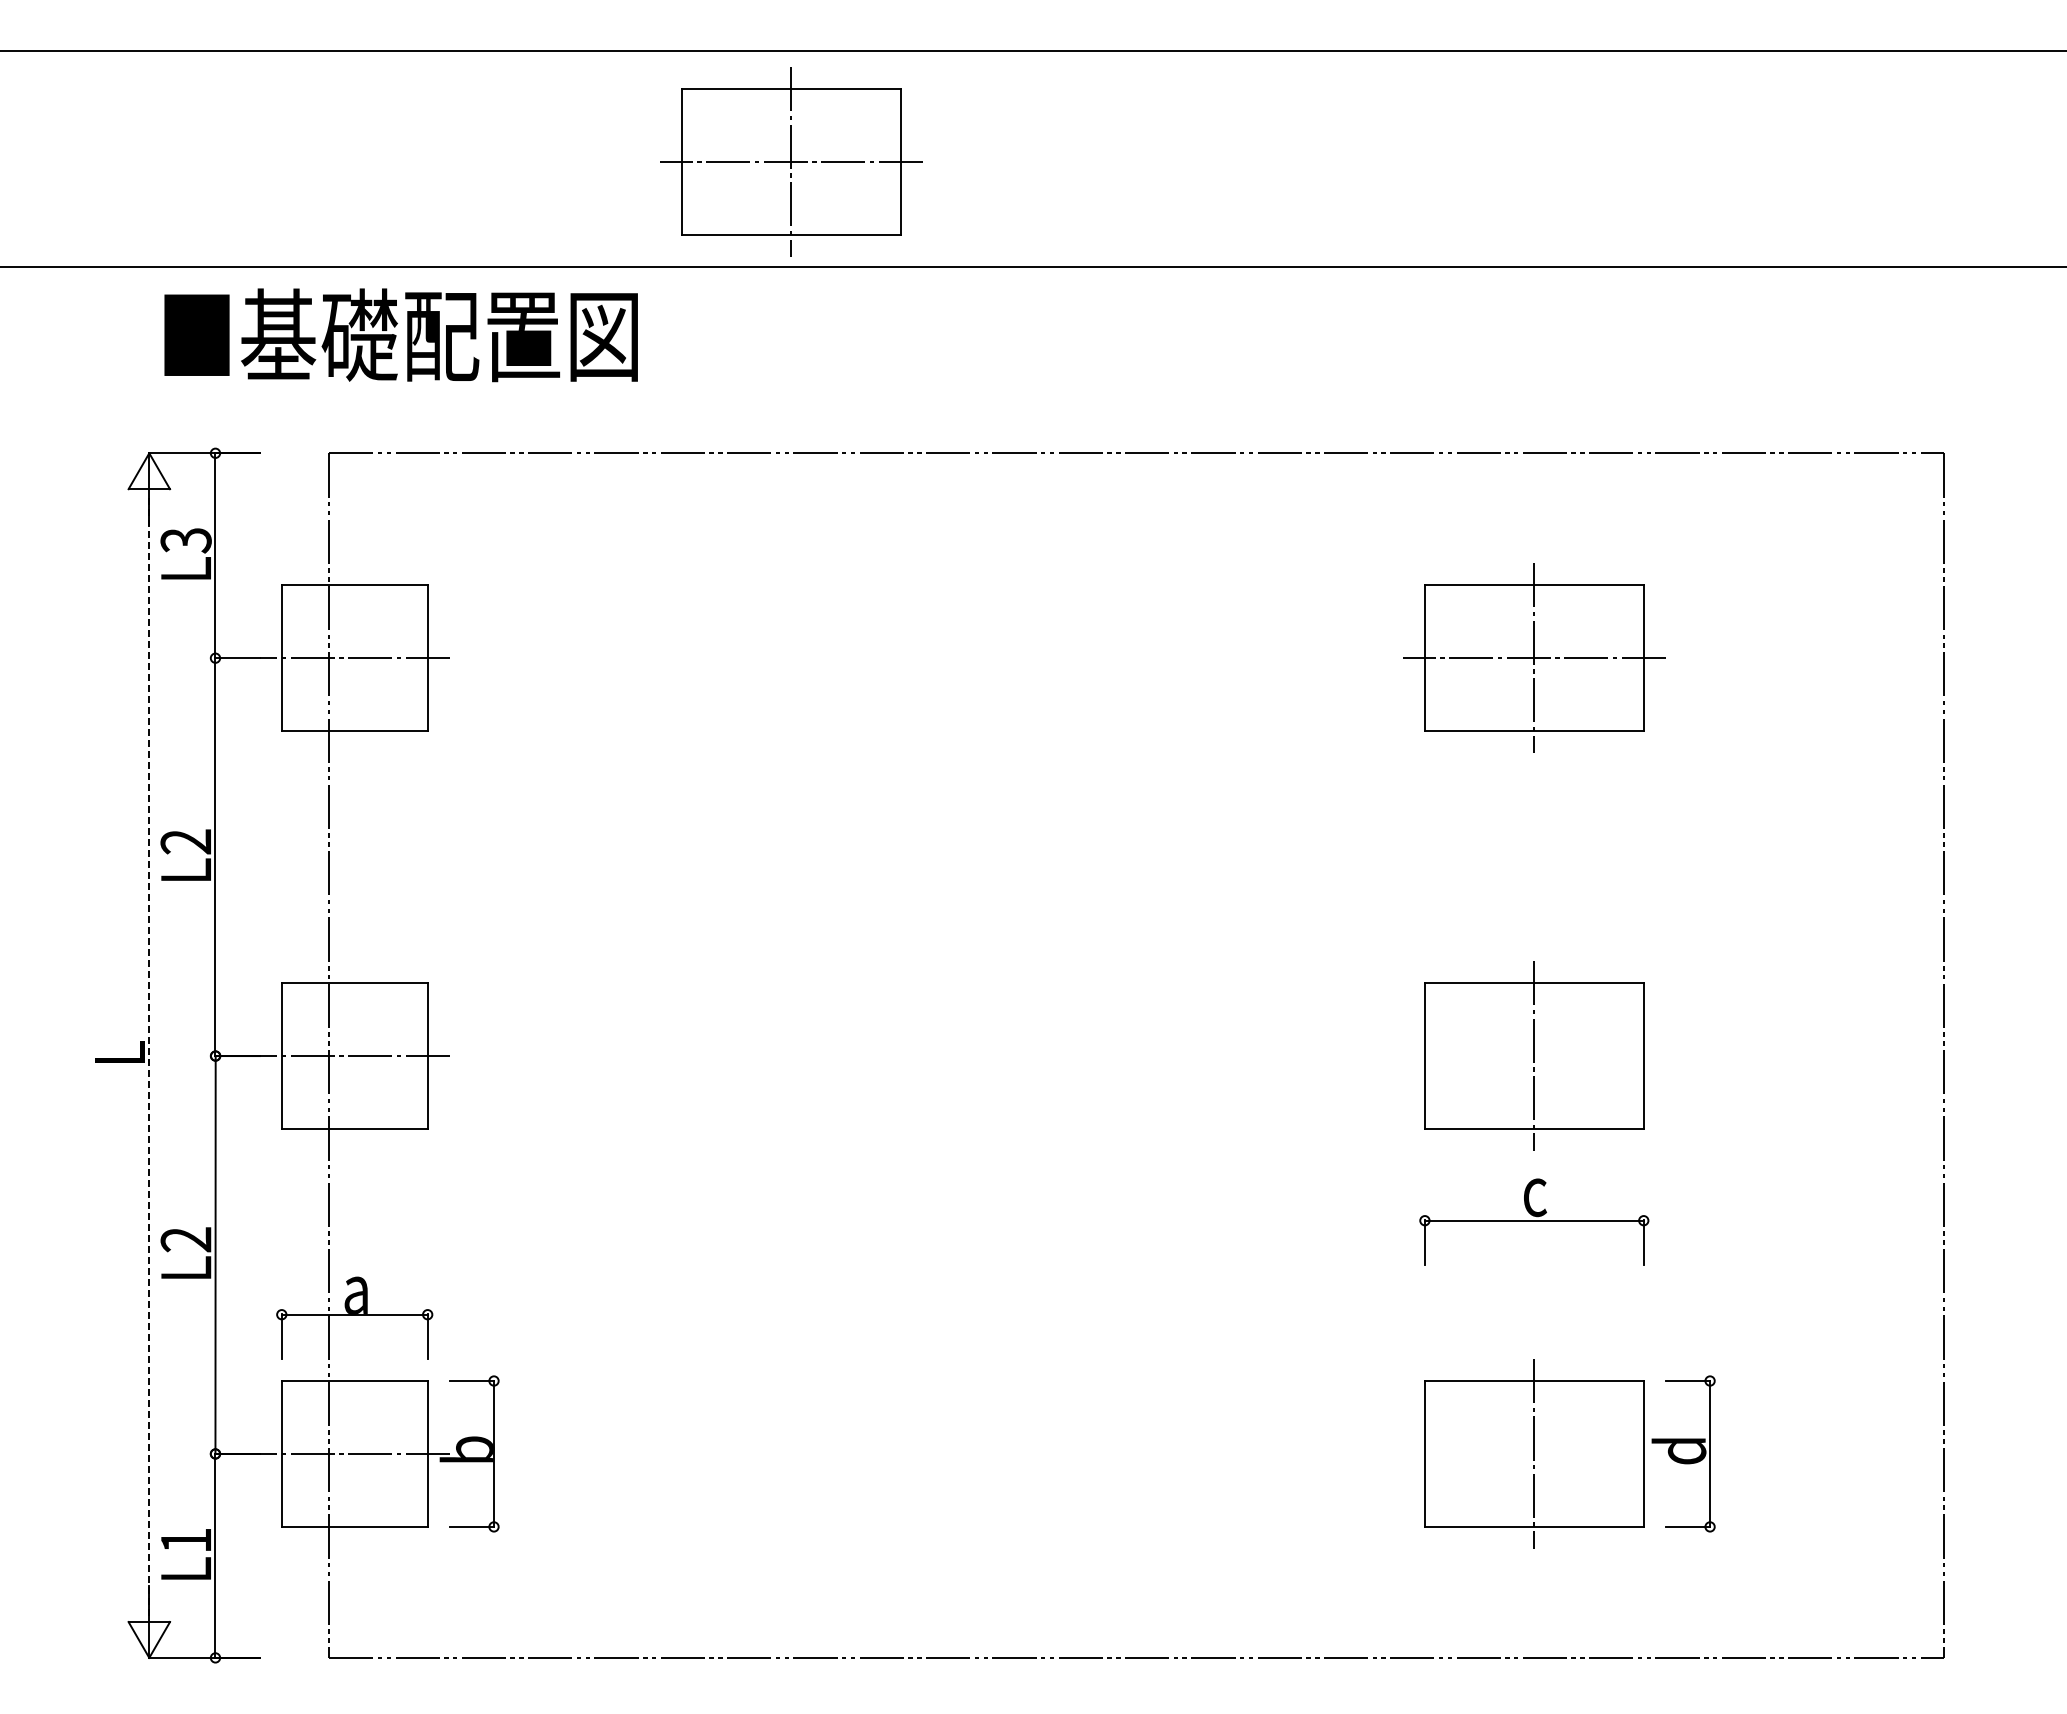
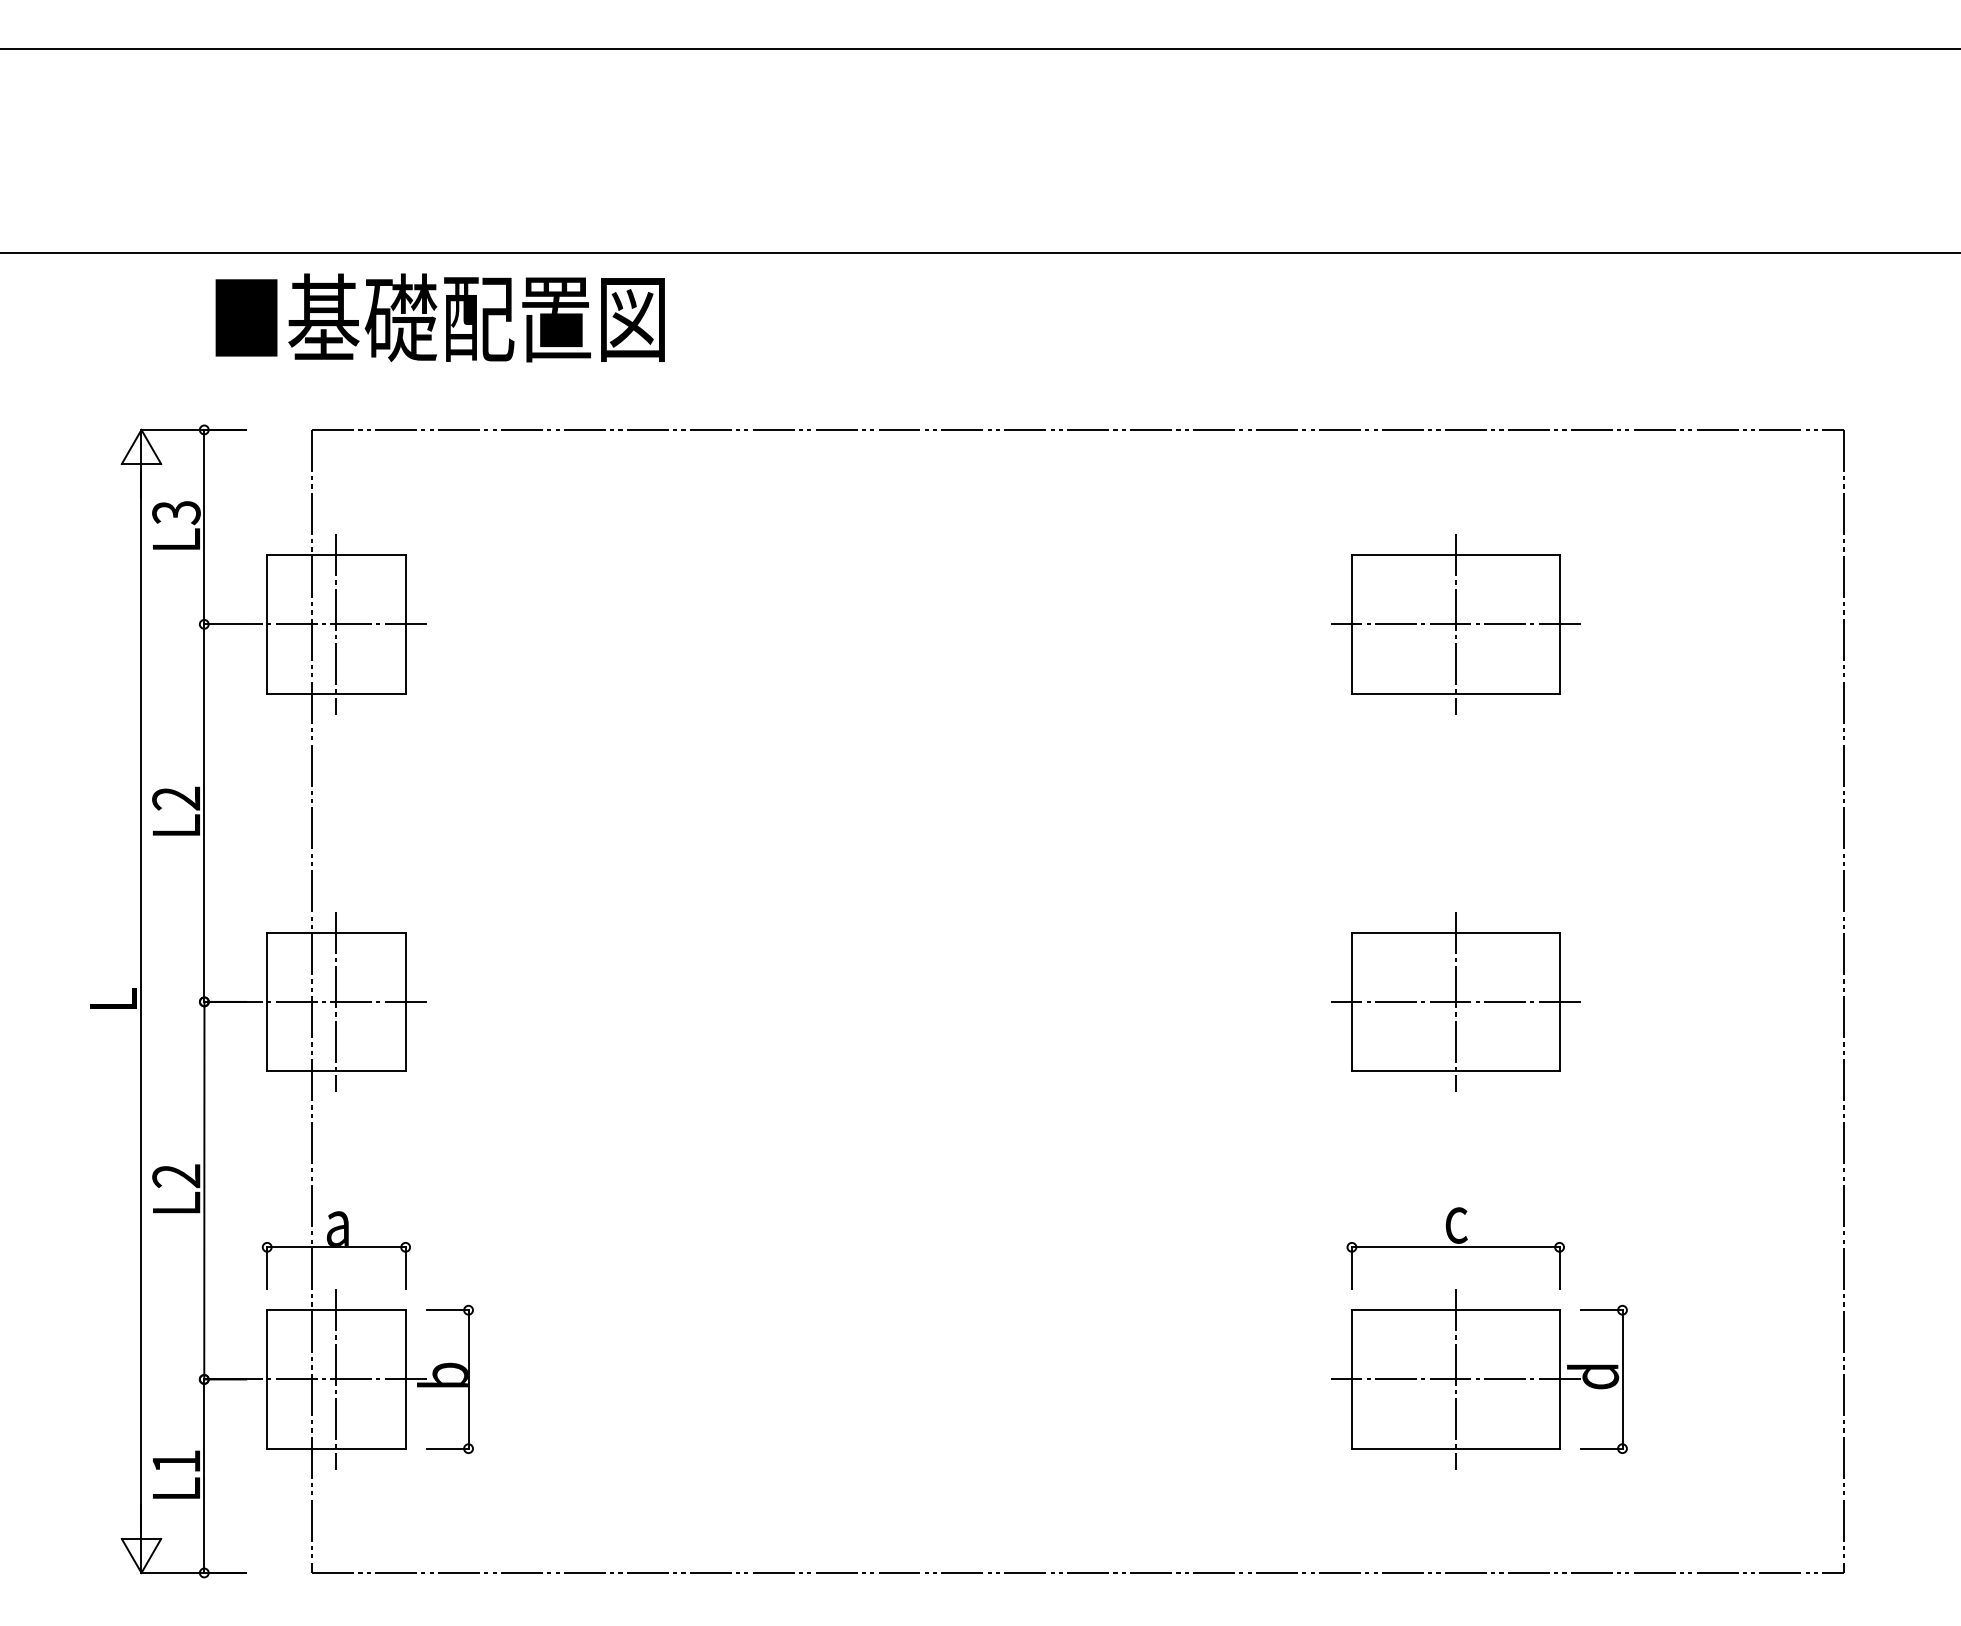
part: (791, 161) -> (750, 153), removed
text: (400, 335) -> (439, 318), moved
line: (354, 658) -> (336, 624), added
line: (149, 1055) -> (141, 1001), dashed -> solid
line: (354, 1056) -> (336, 1002), added
line: (1533, 1056) -> (1454, 1002), added
part: (1534, 1221) -> (1455, 1248), moved
line: (354, 1453) -> (336, 1379), added
line: (1533, 1453) -> (1454, 1379), added

